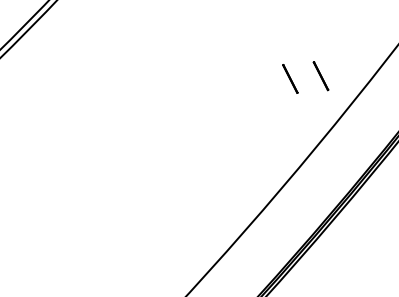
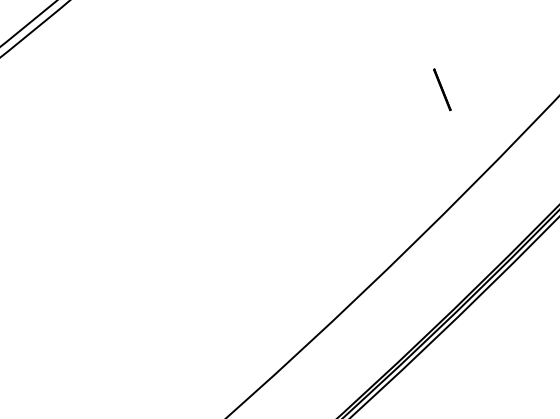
line: (321, 75) -> (485, 89), removed

